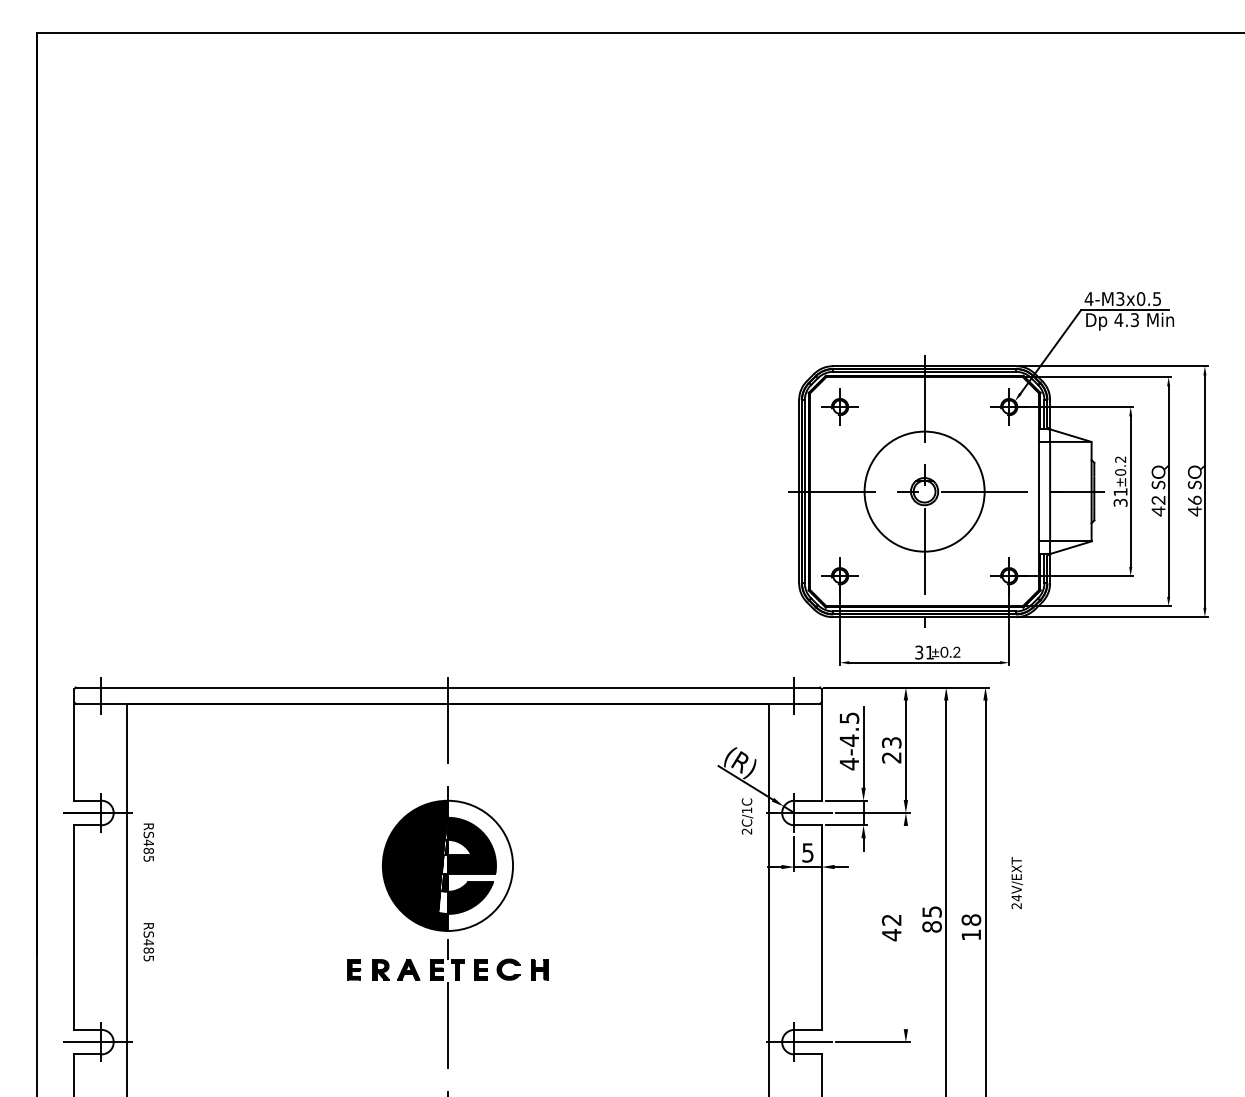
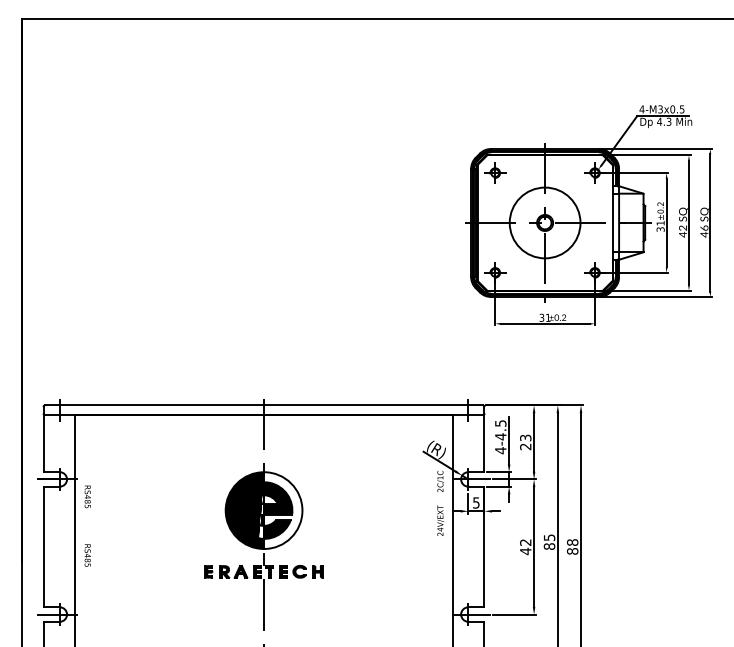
part: (998, 478) -> (588, 215), moved
text: (1016, 882) -> (440, 520), moved
line: (906, 926) -> (534, 546), added
text: (971, 935) -> (572, 551), 18 -> 88

